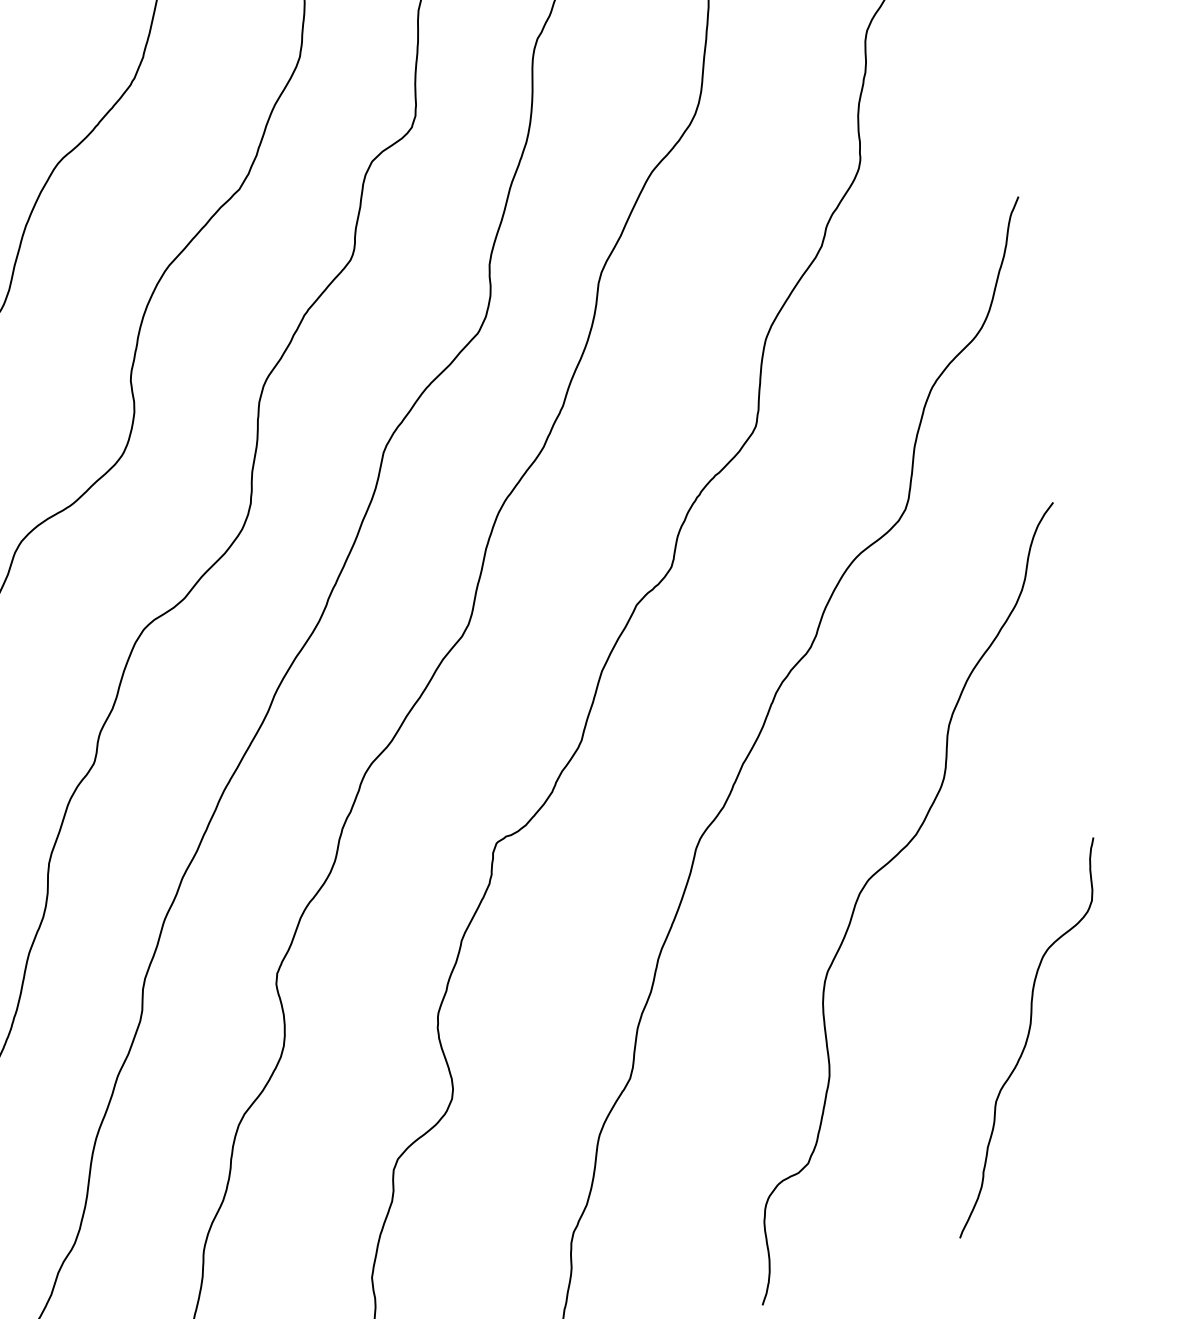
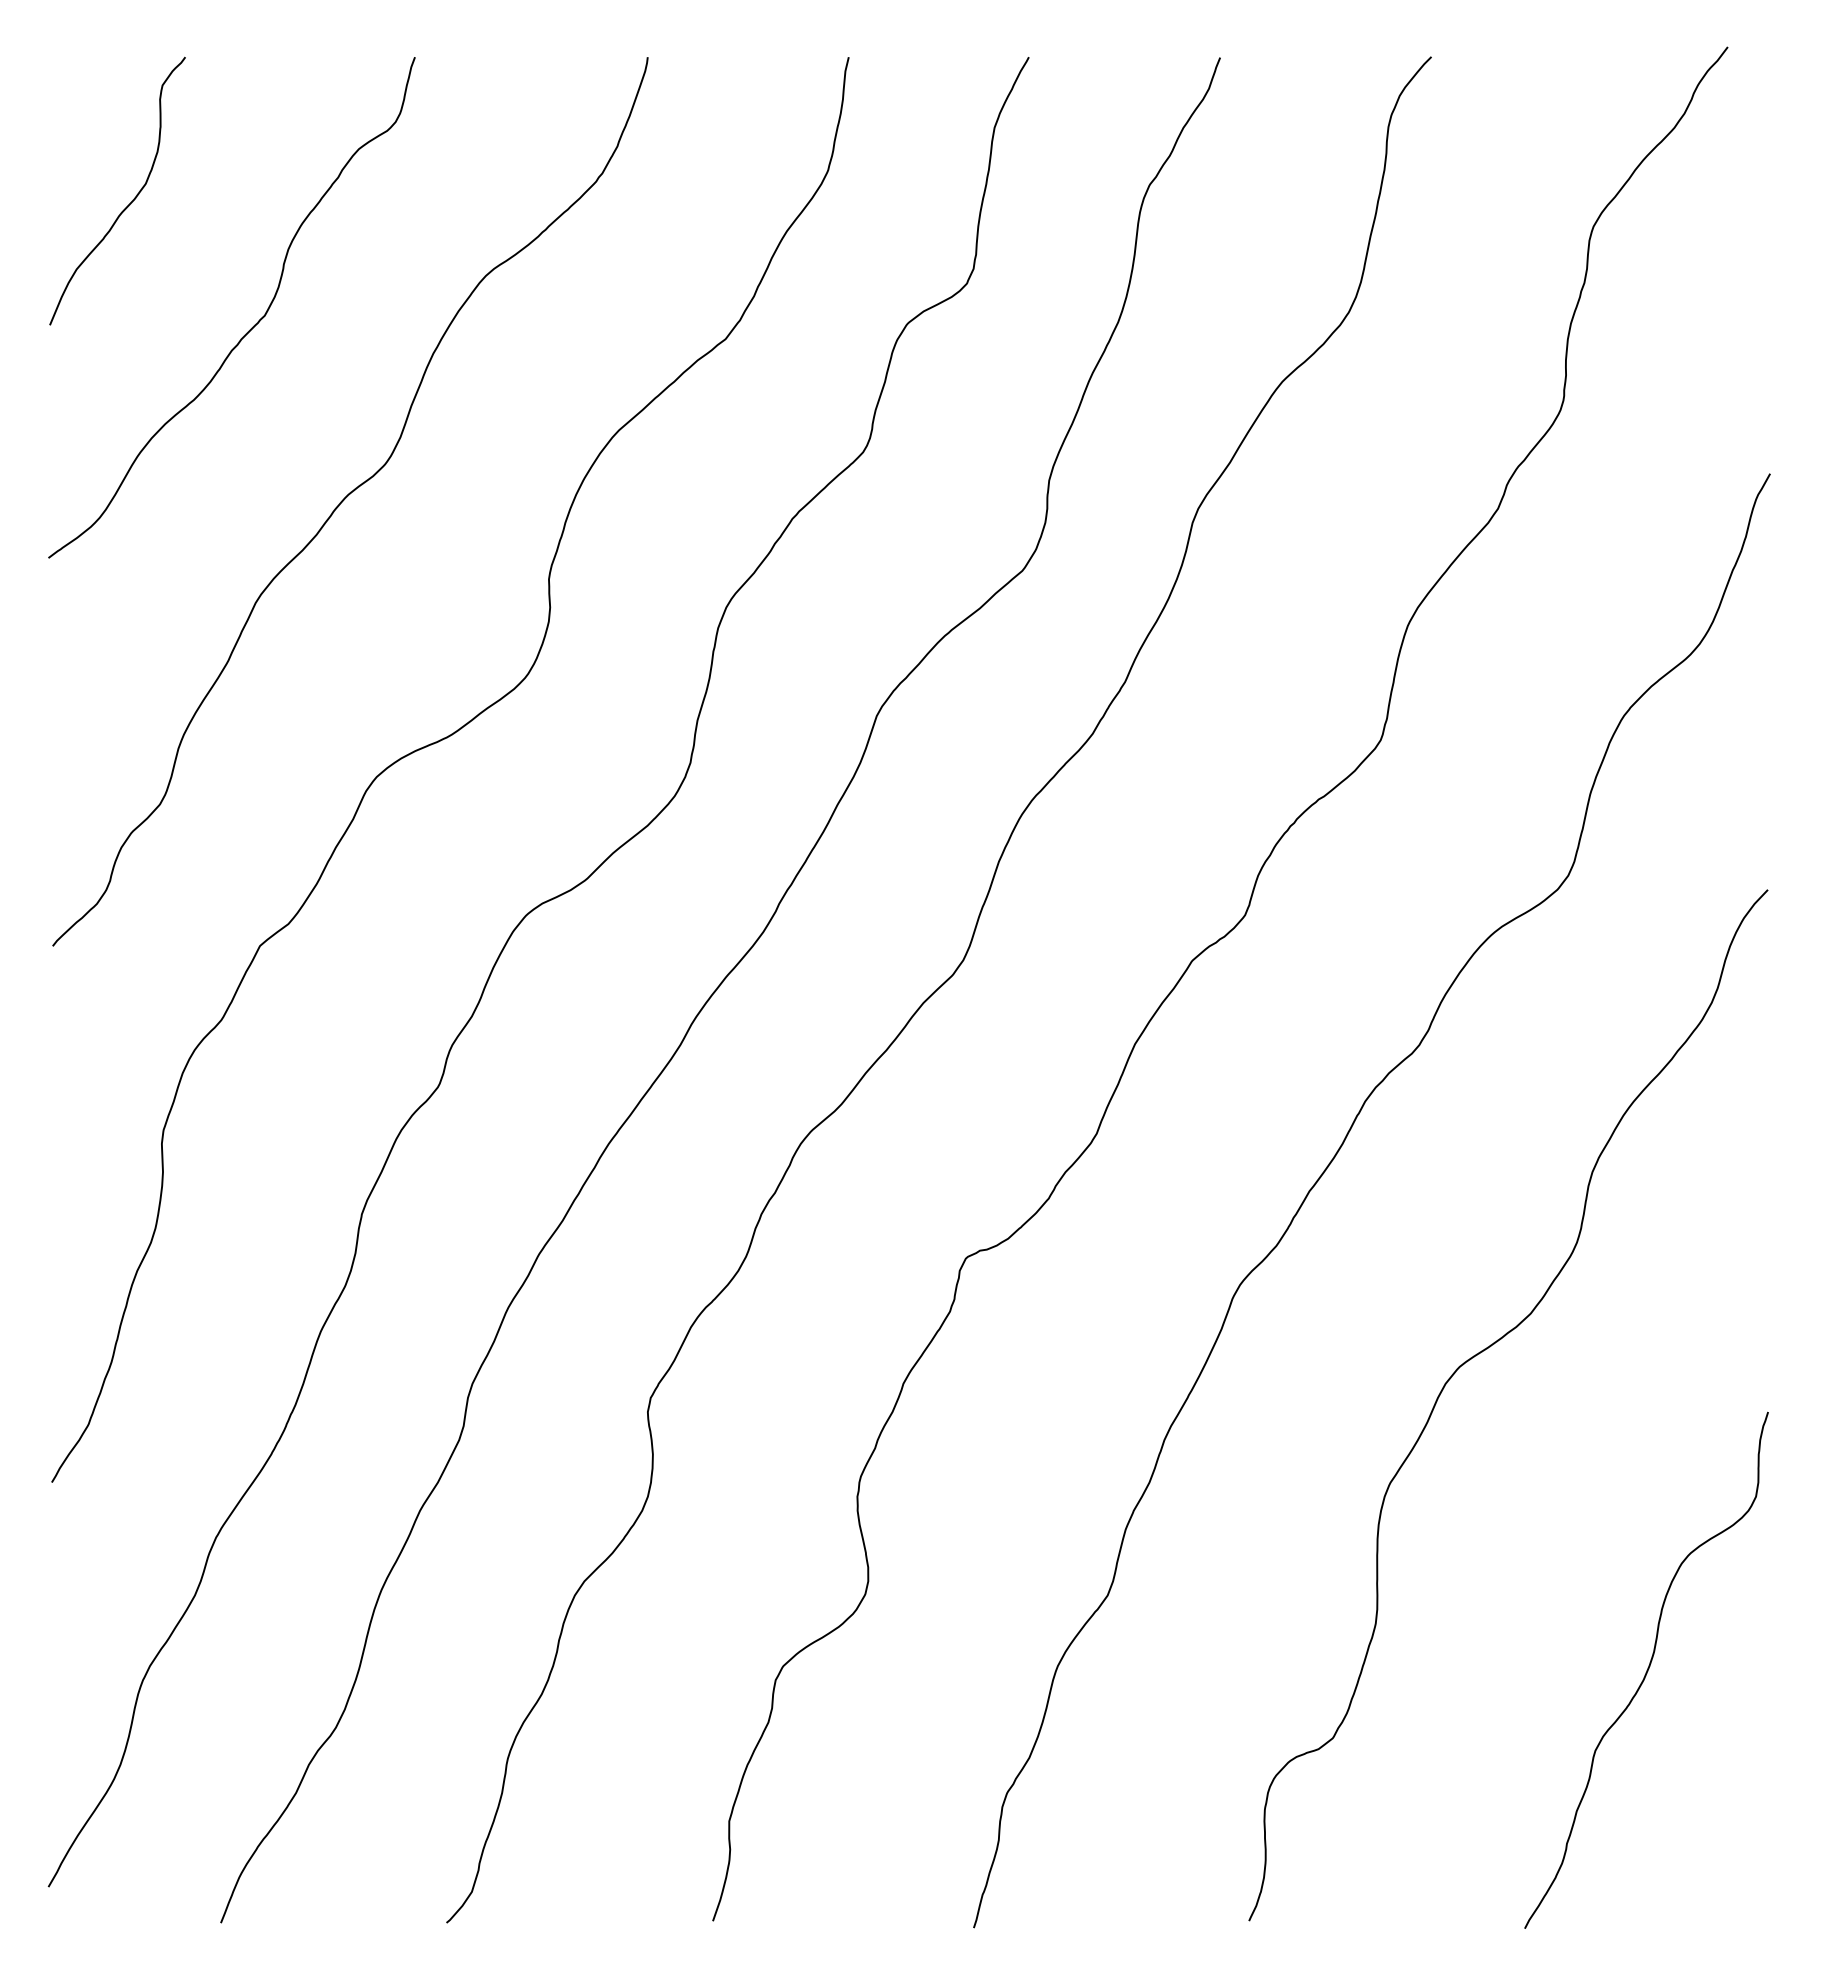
curve: (1027, 1037) -> (1647, 1669), moved

